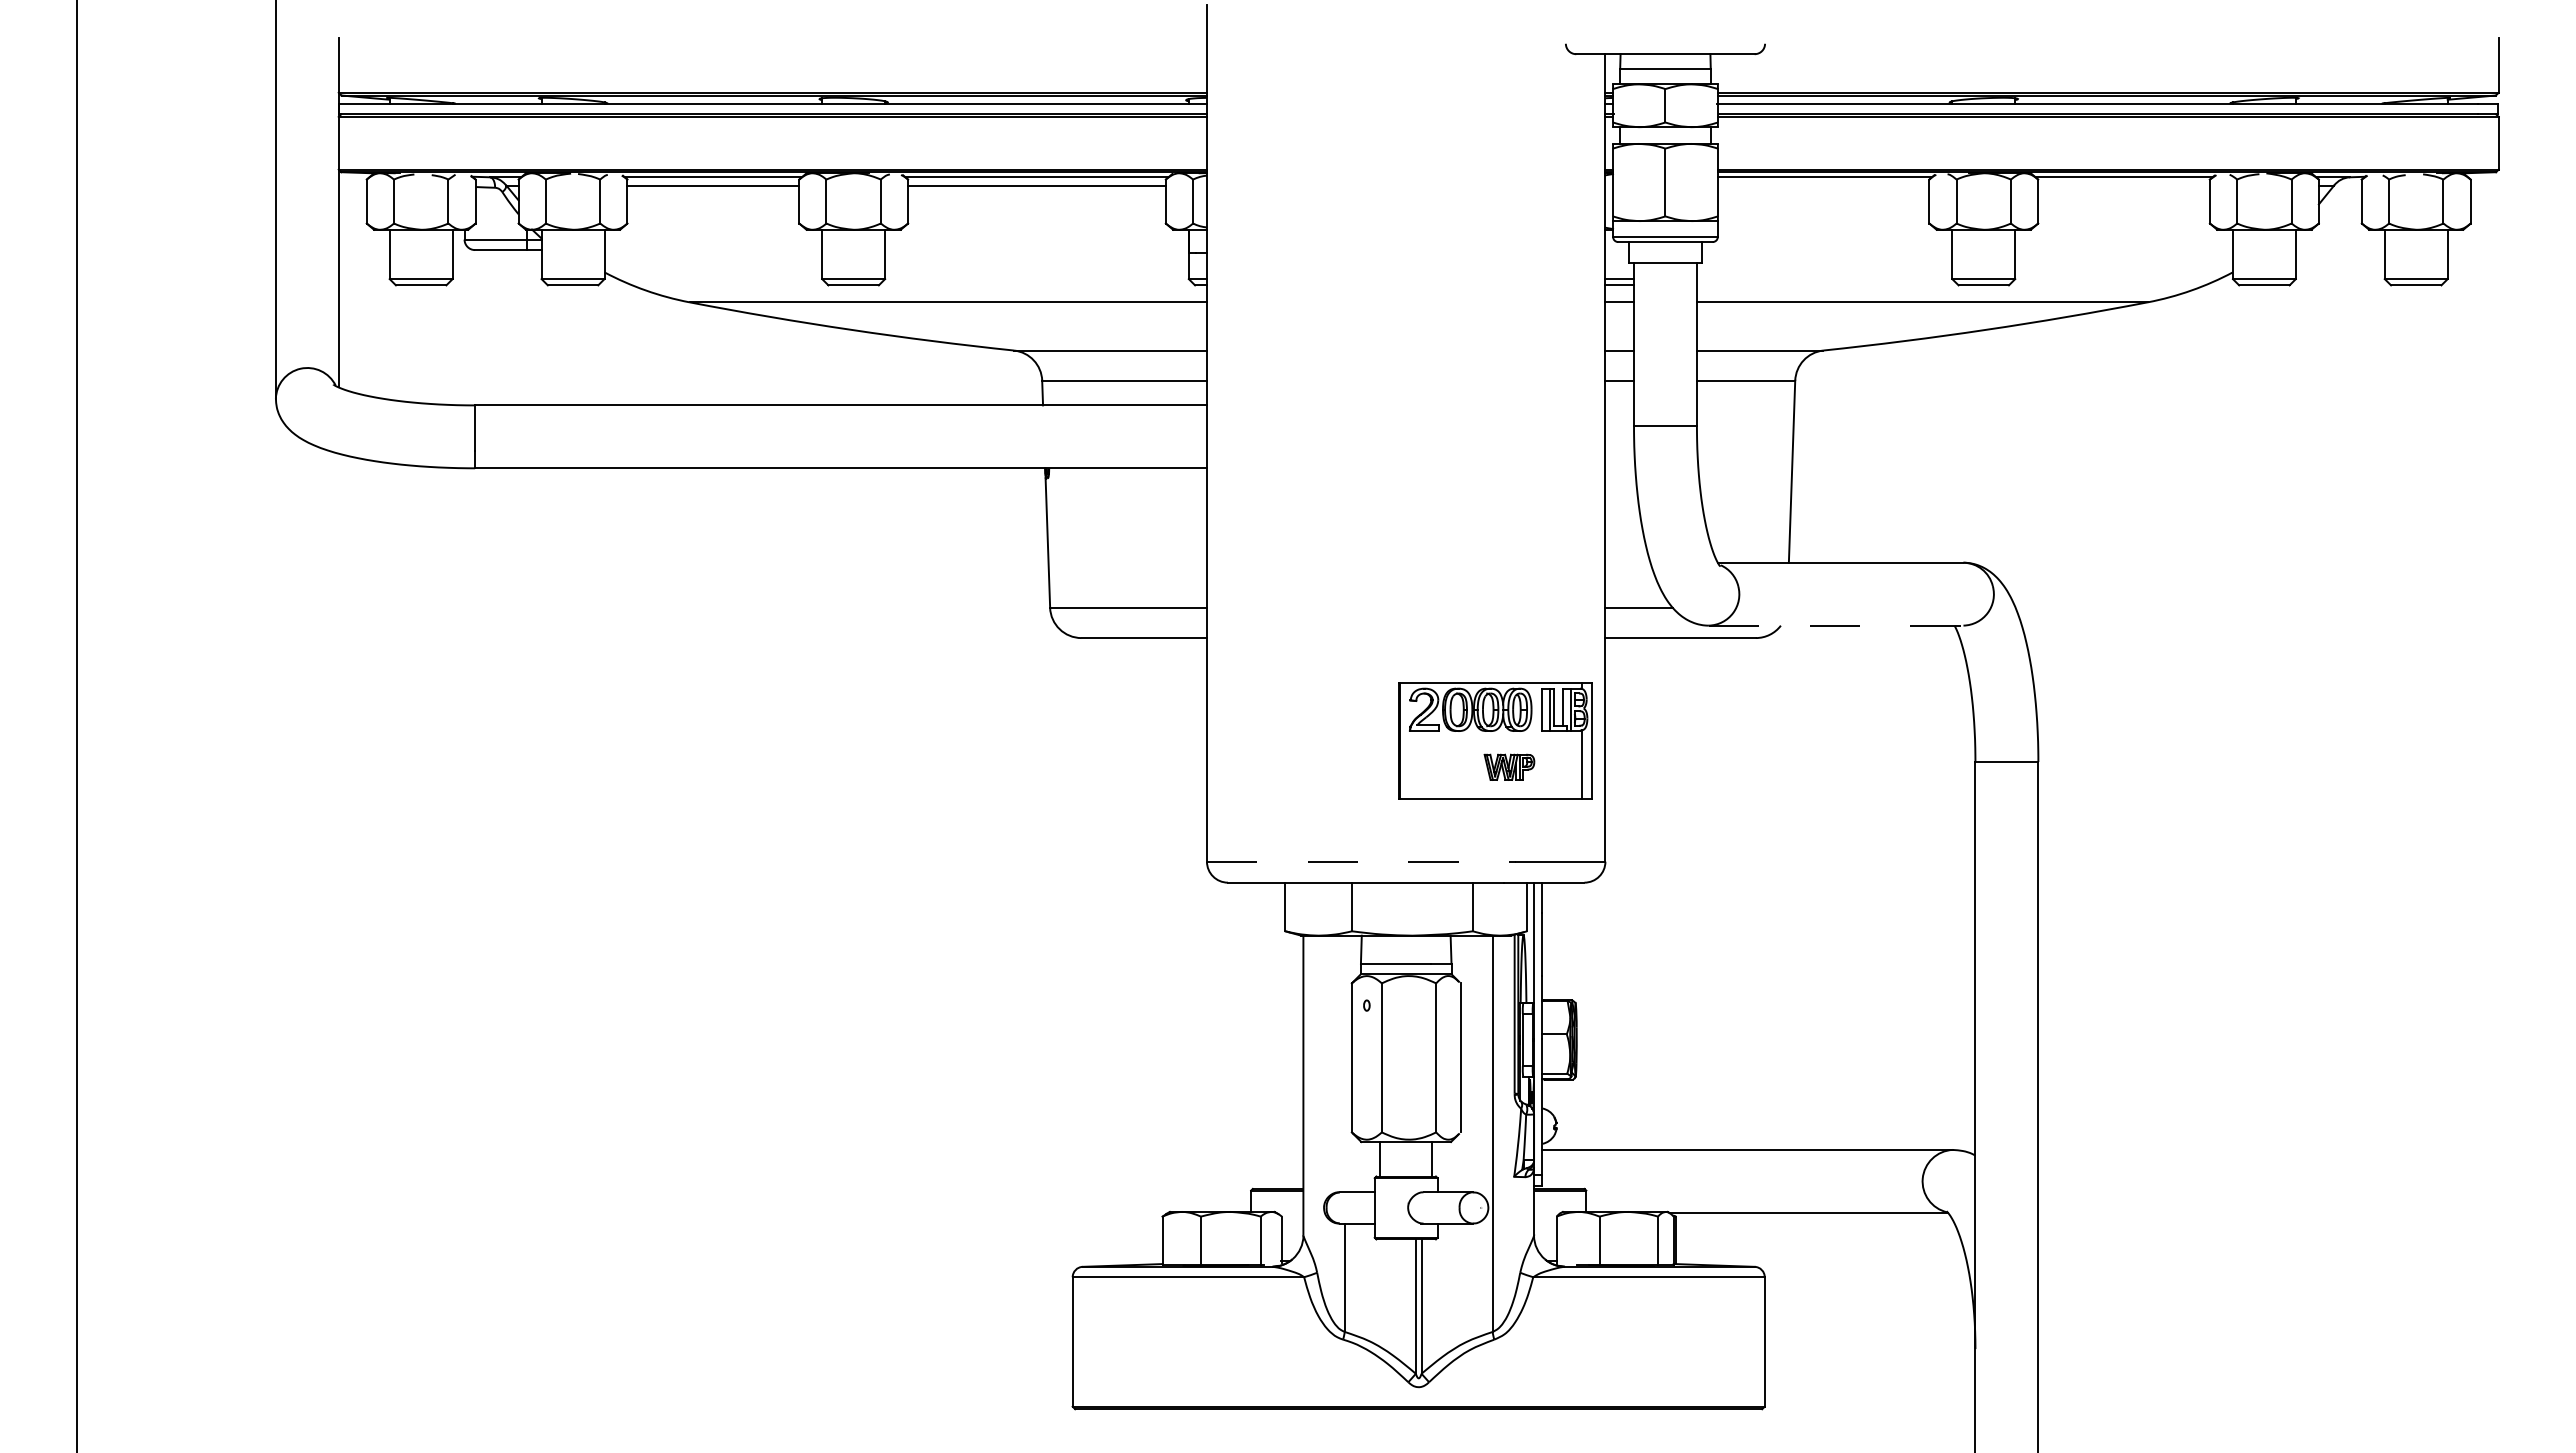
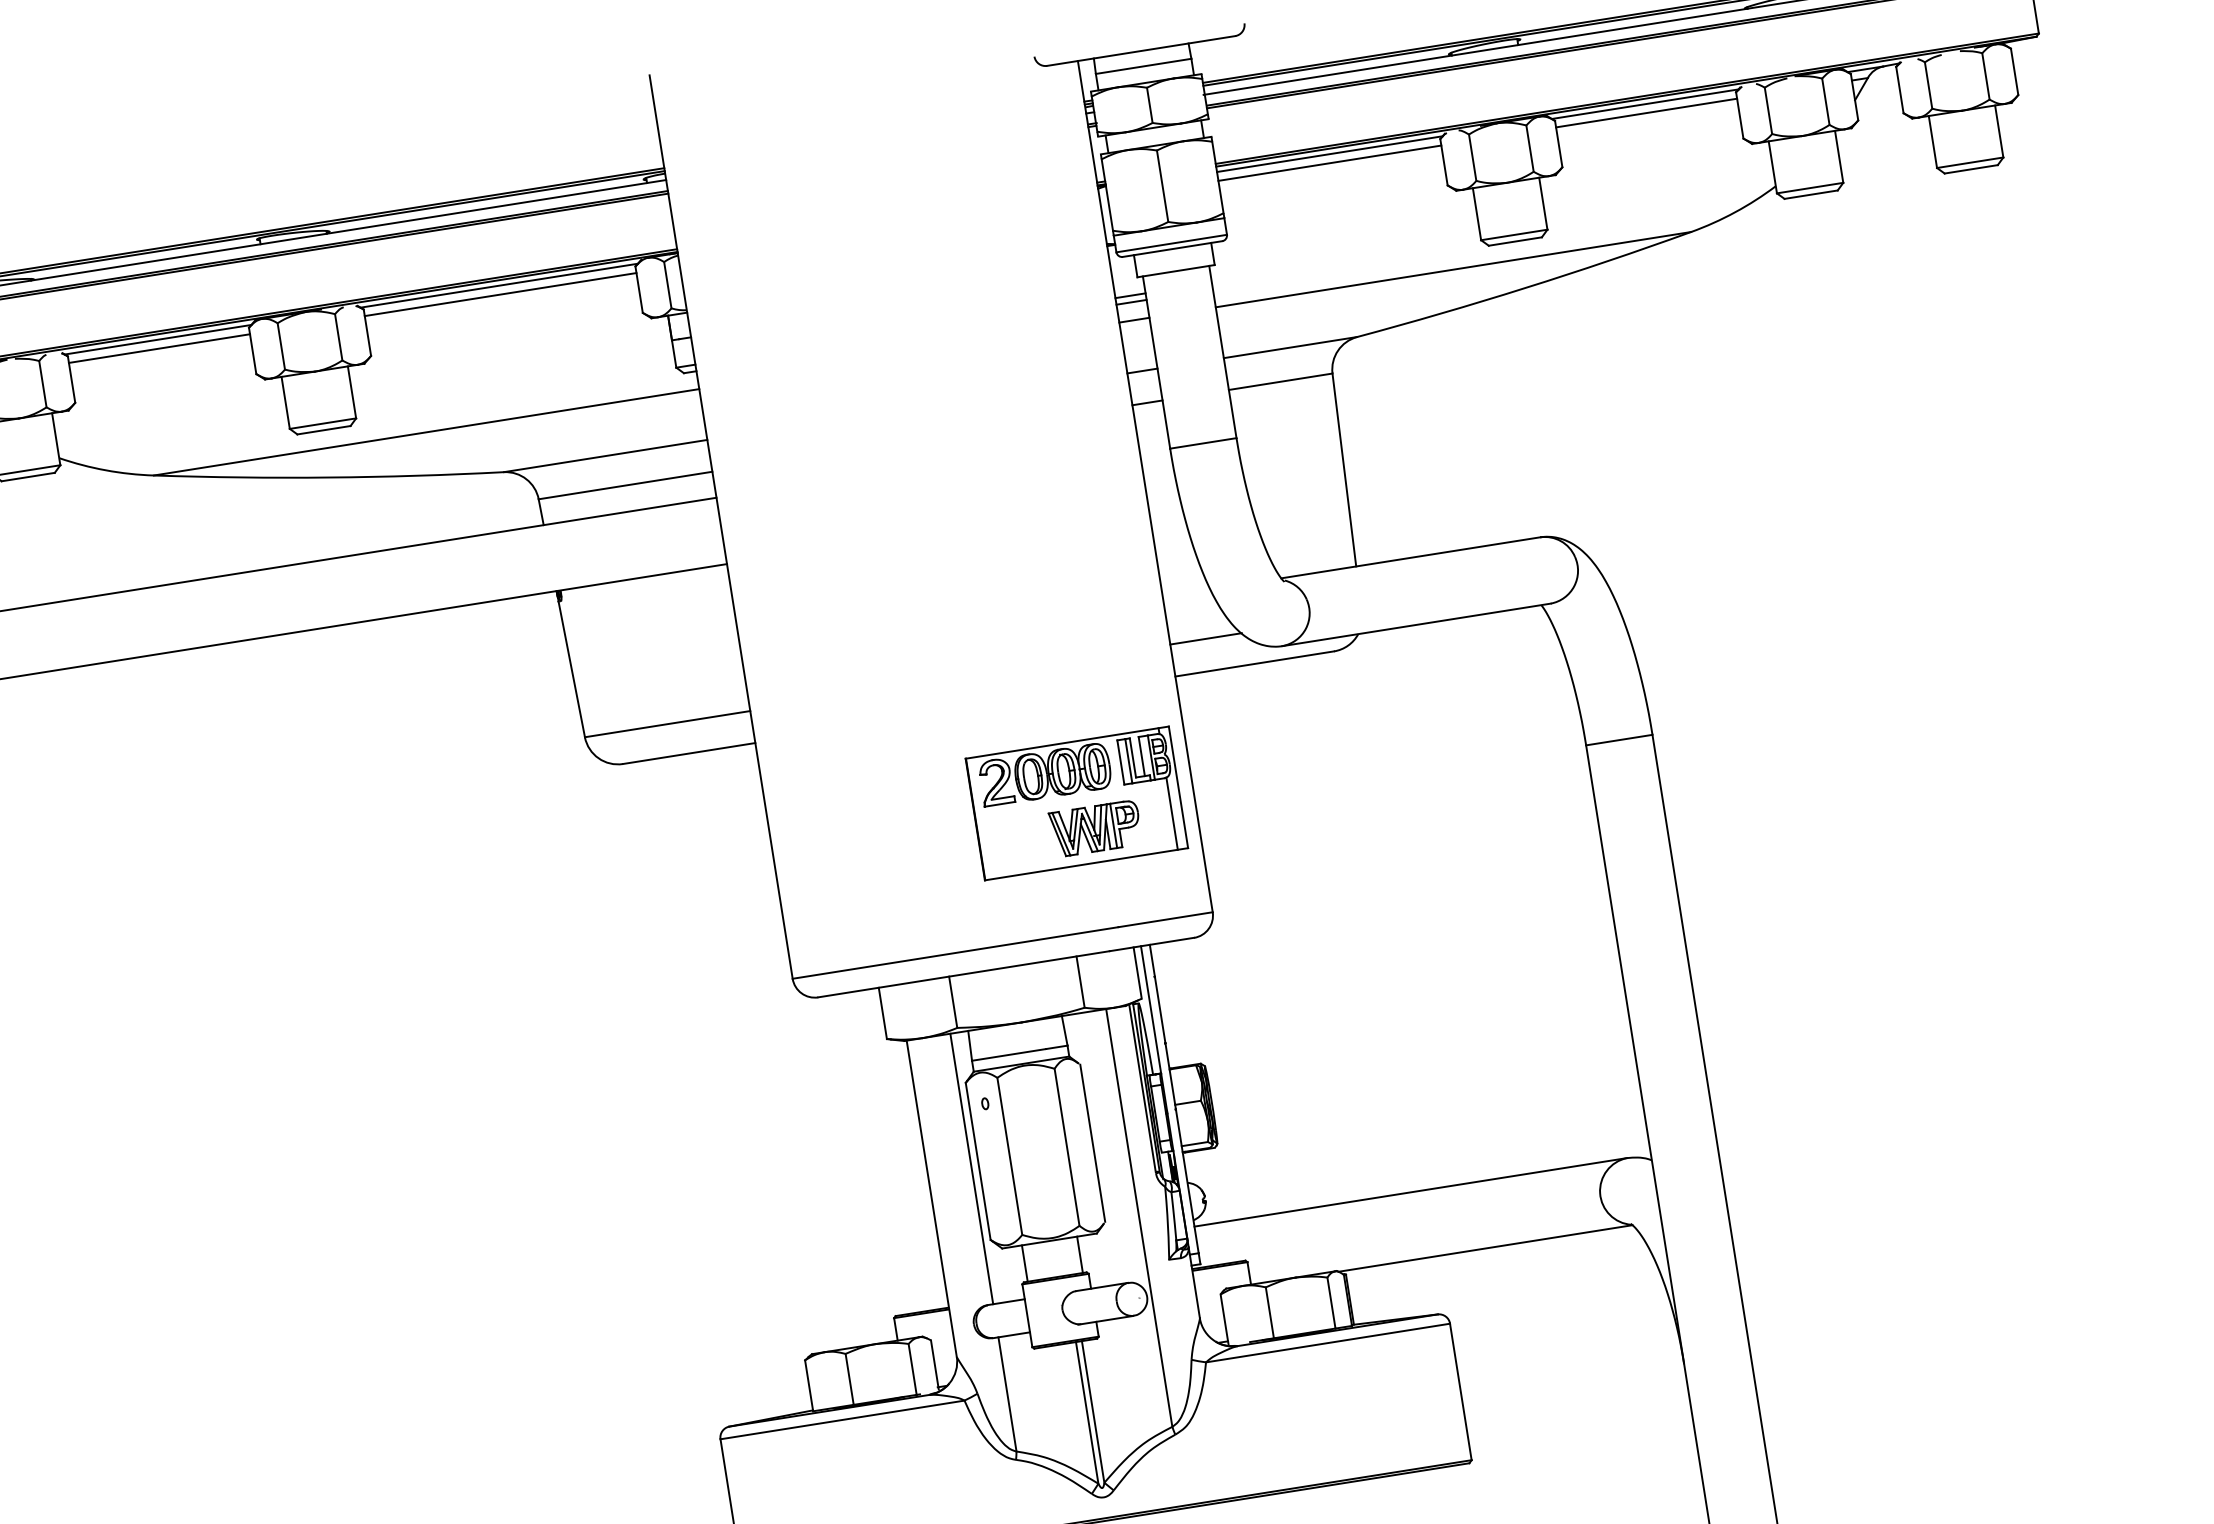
line: (1823, 185) -> (1329, 163), added
line: (2123, 185) -> (1645, 112), added
line: (1836, 625) -> (1416, 624), dashed -> solid
part: (1509, 767) -> (1095, 828), size x1.67
line: (1361, 861) -> (955, 952), dashed -> solid
line: (1344, 1063) -> (971, 1168), added

